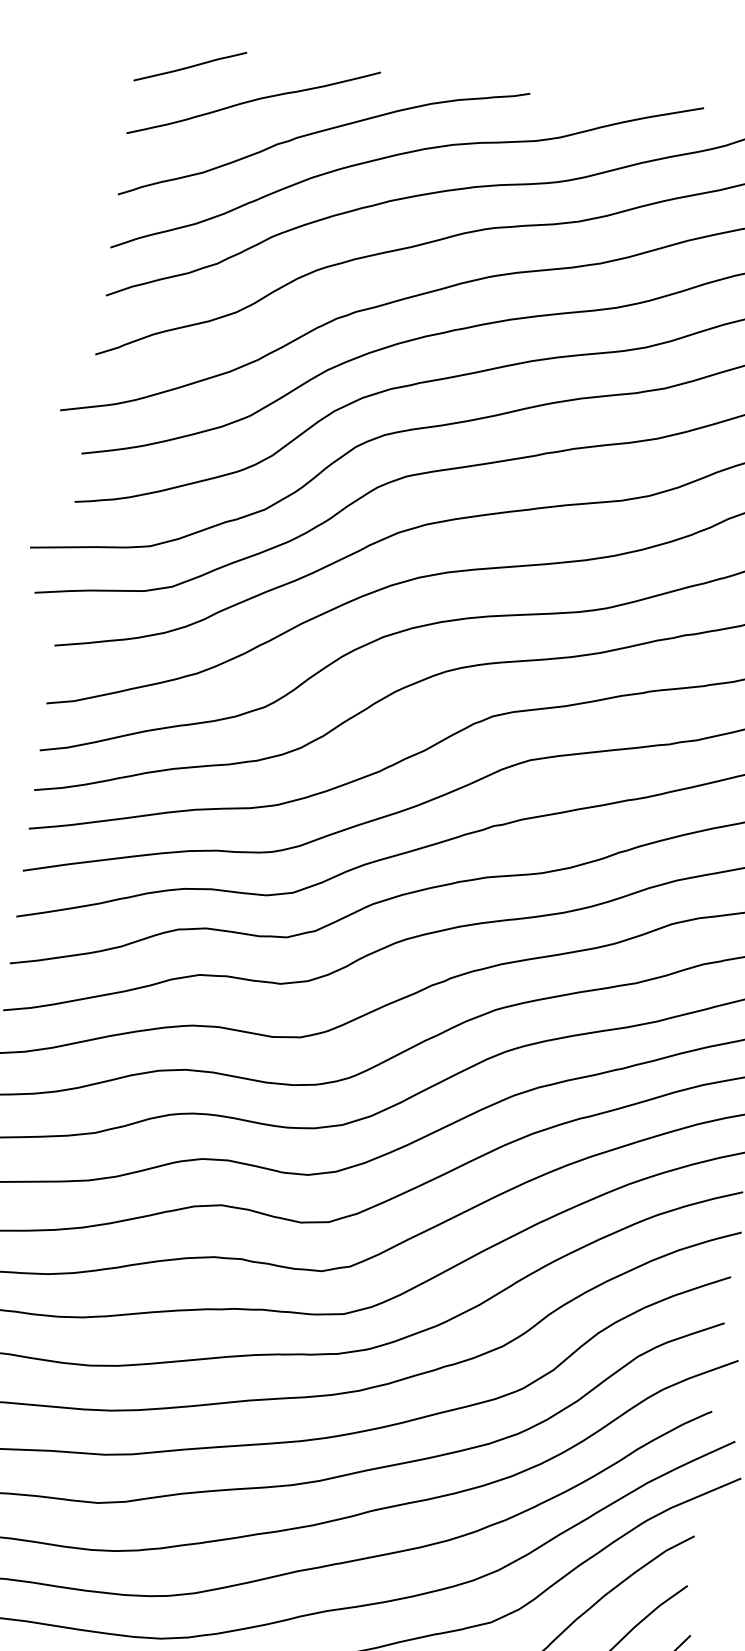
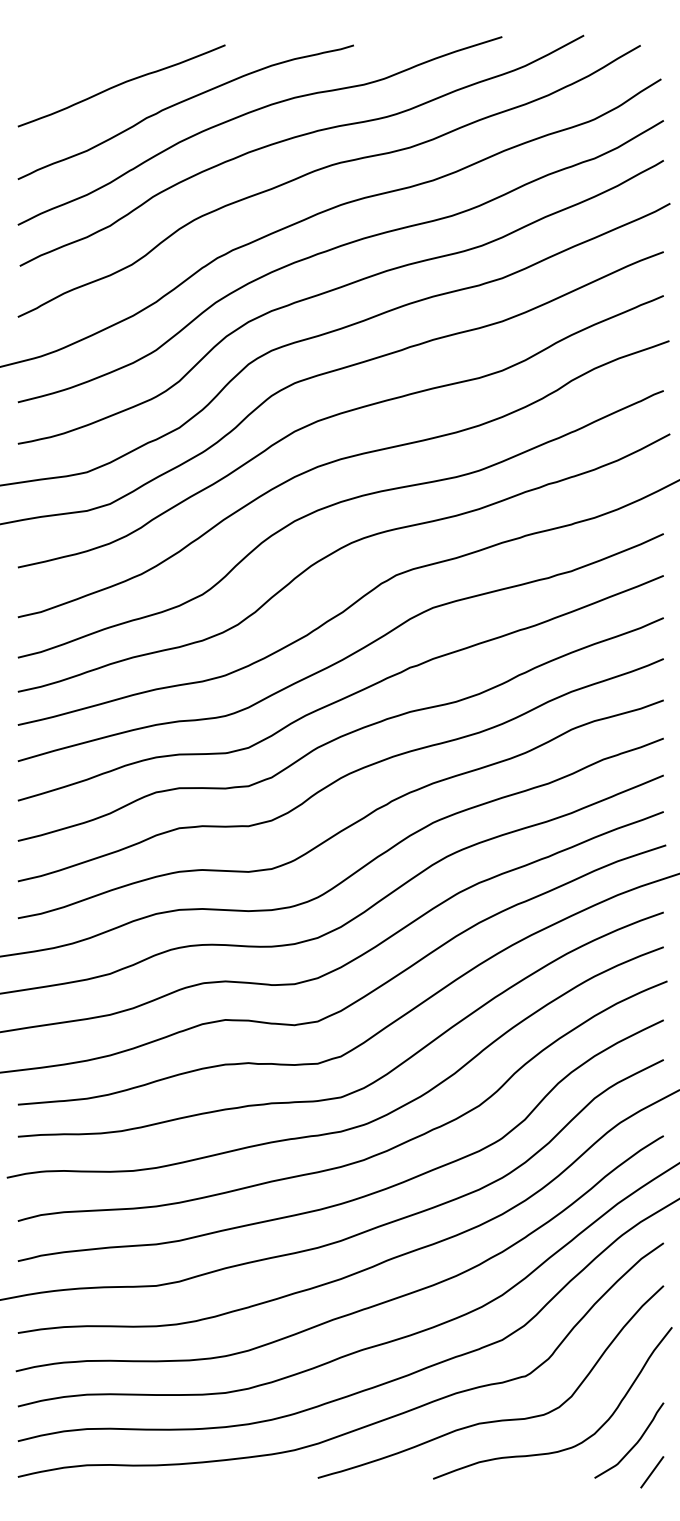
line: (189, 66) -> (63, 62), removed

